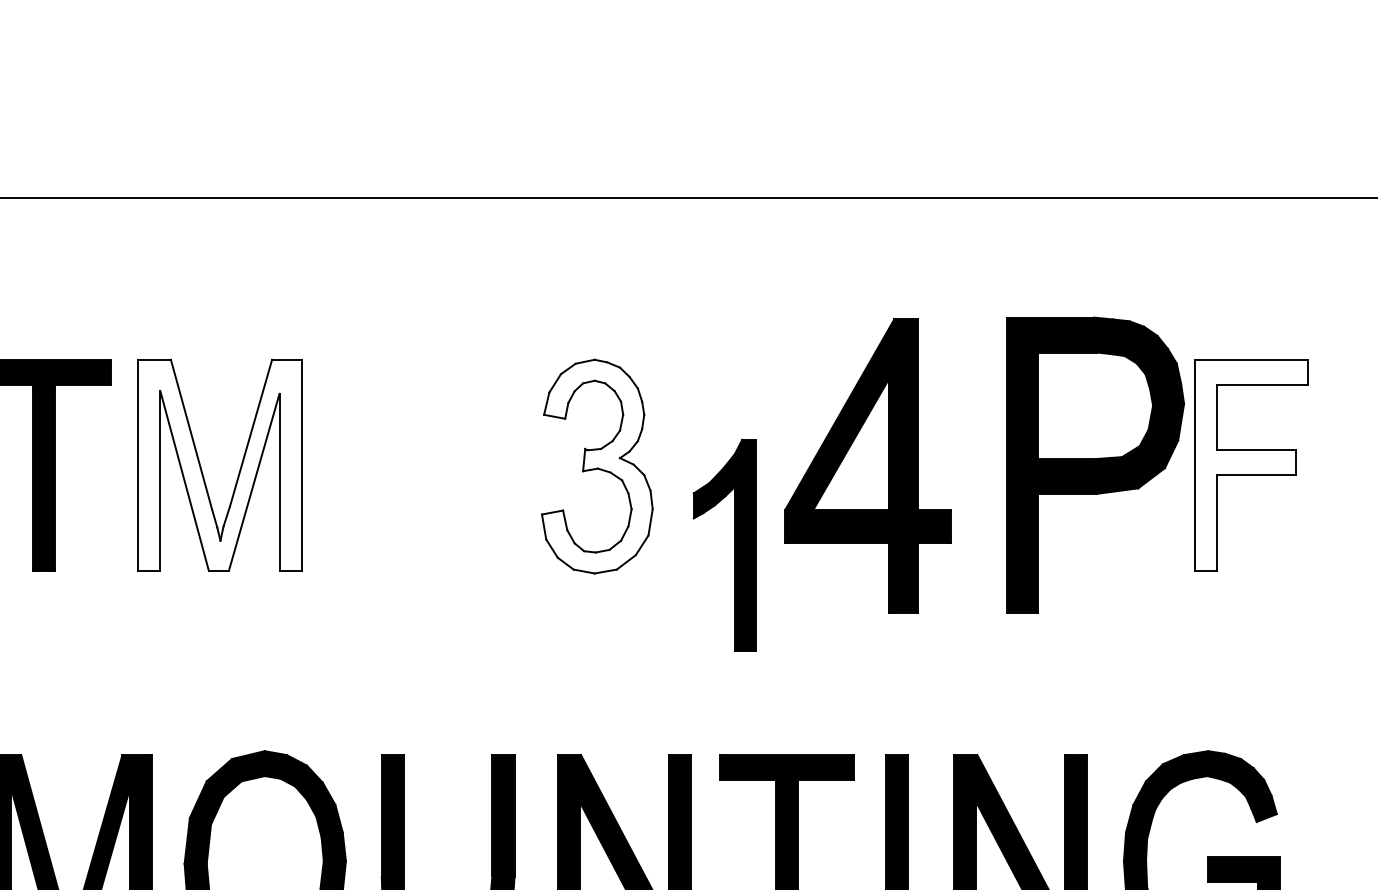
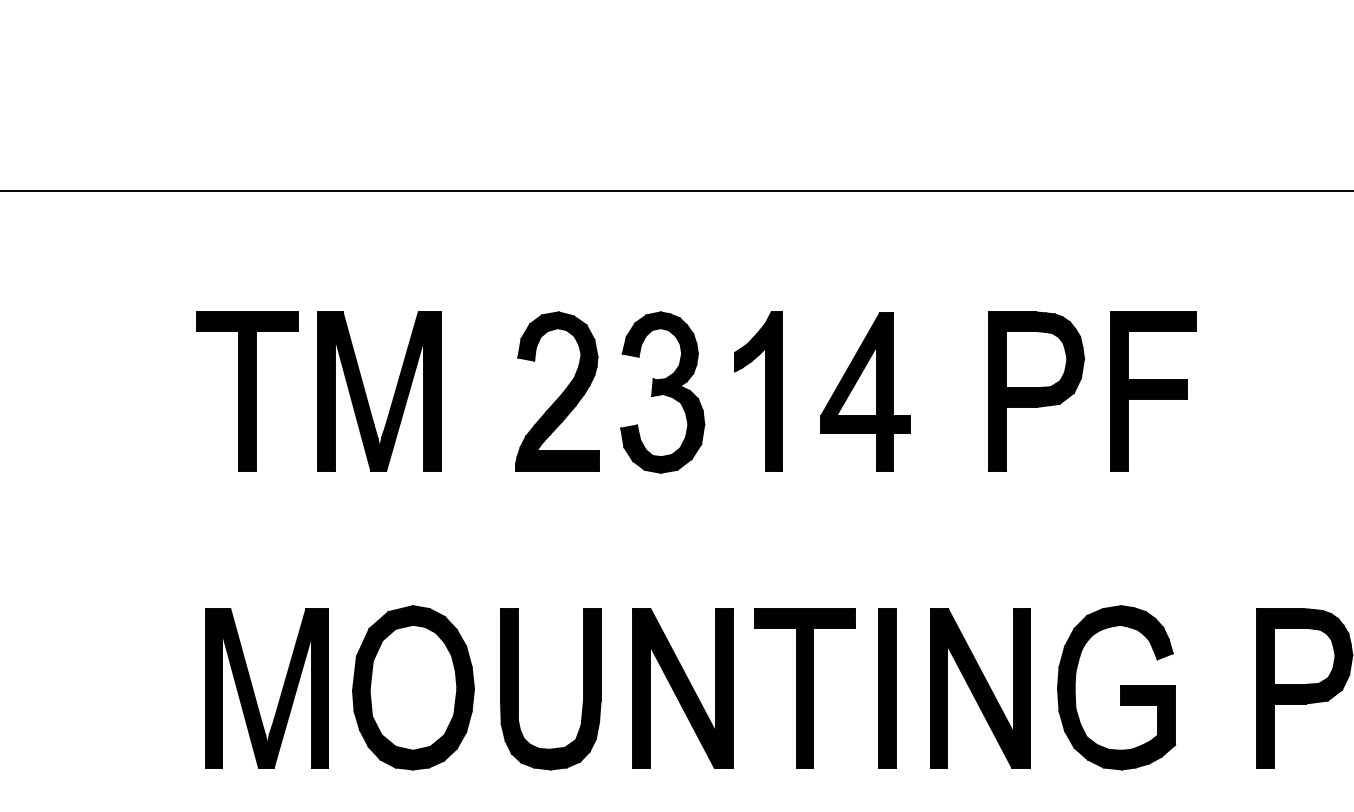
fill: (219, 465) -> (379, 391), added
part: (457, 465) -> (557, 391), added
part: (867, 465) -> (865, 391), size x0.71
part: (1095, 465) -> (1036, 391), size x0.71
fill: (1251, 465) -> (1153, 391), added
fill: (597, 466) -> (662, 392), added
part: (734, 545) -> (765, 391), moved

